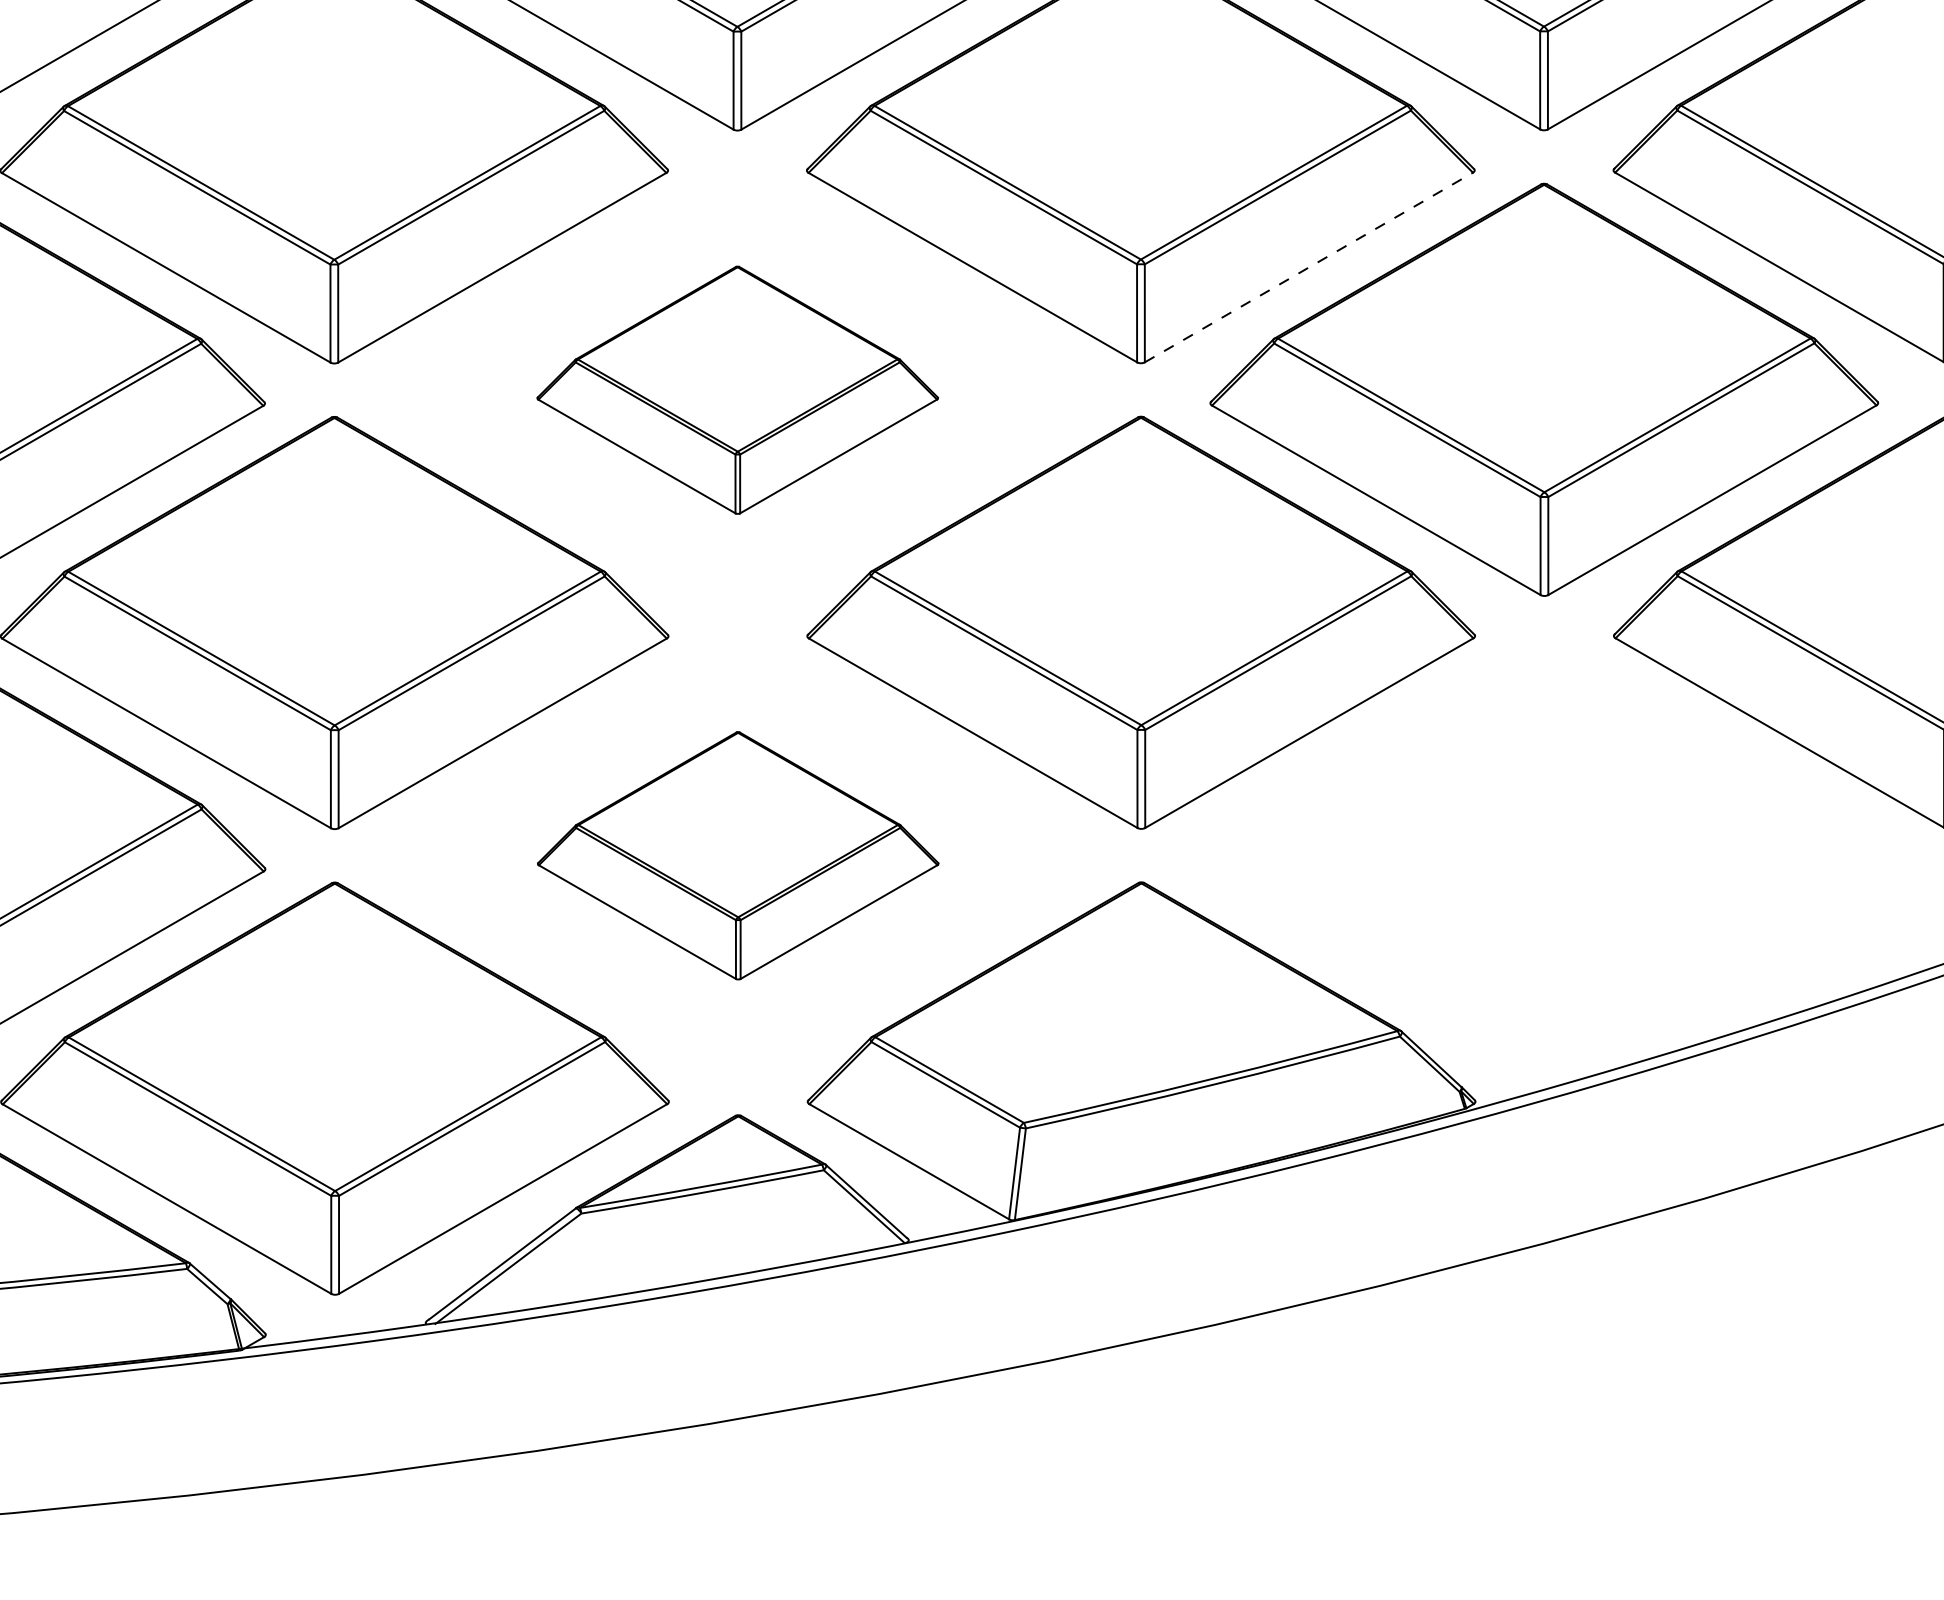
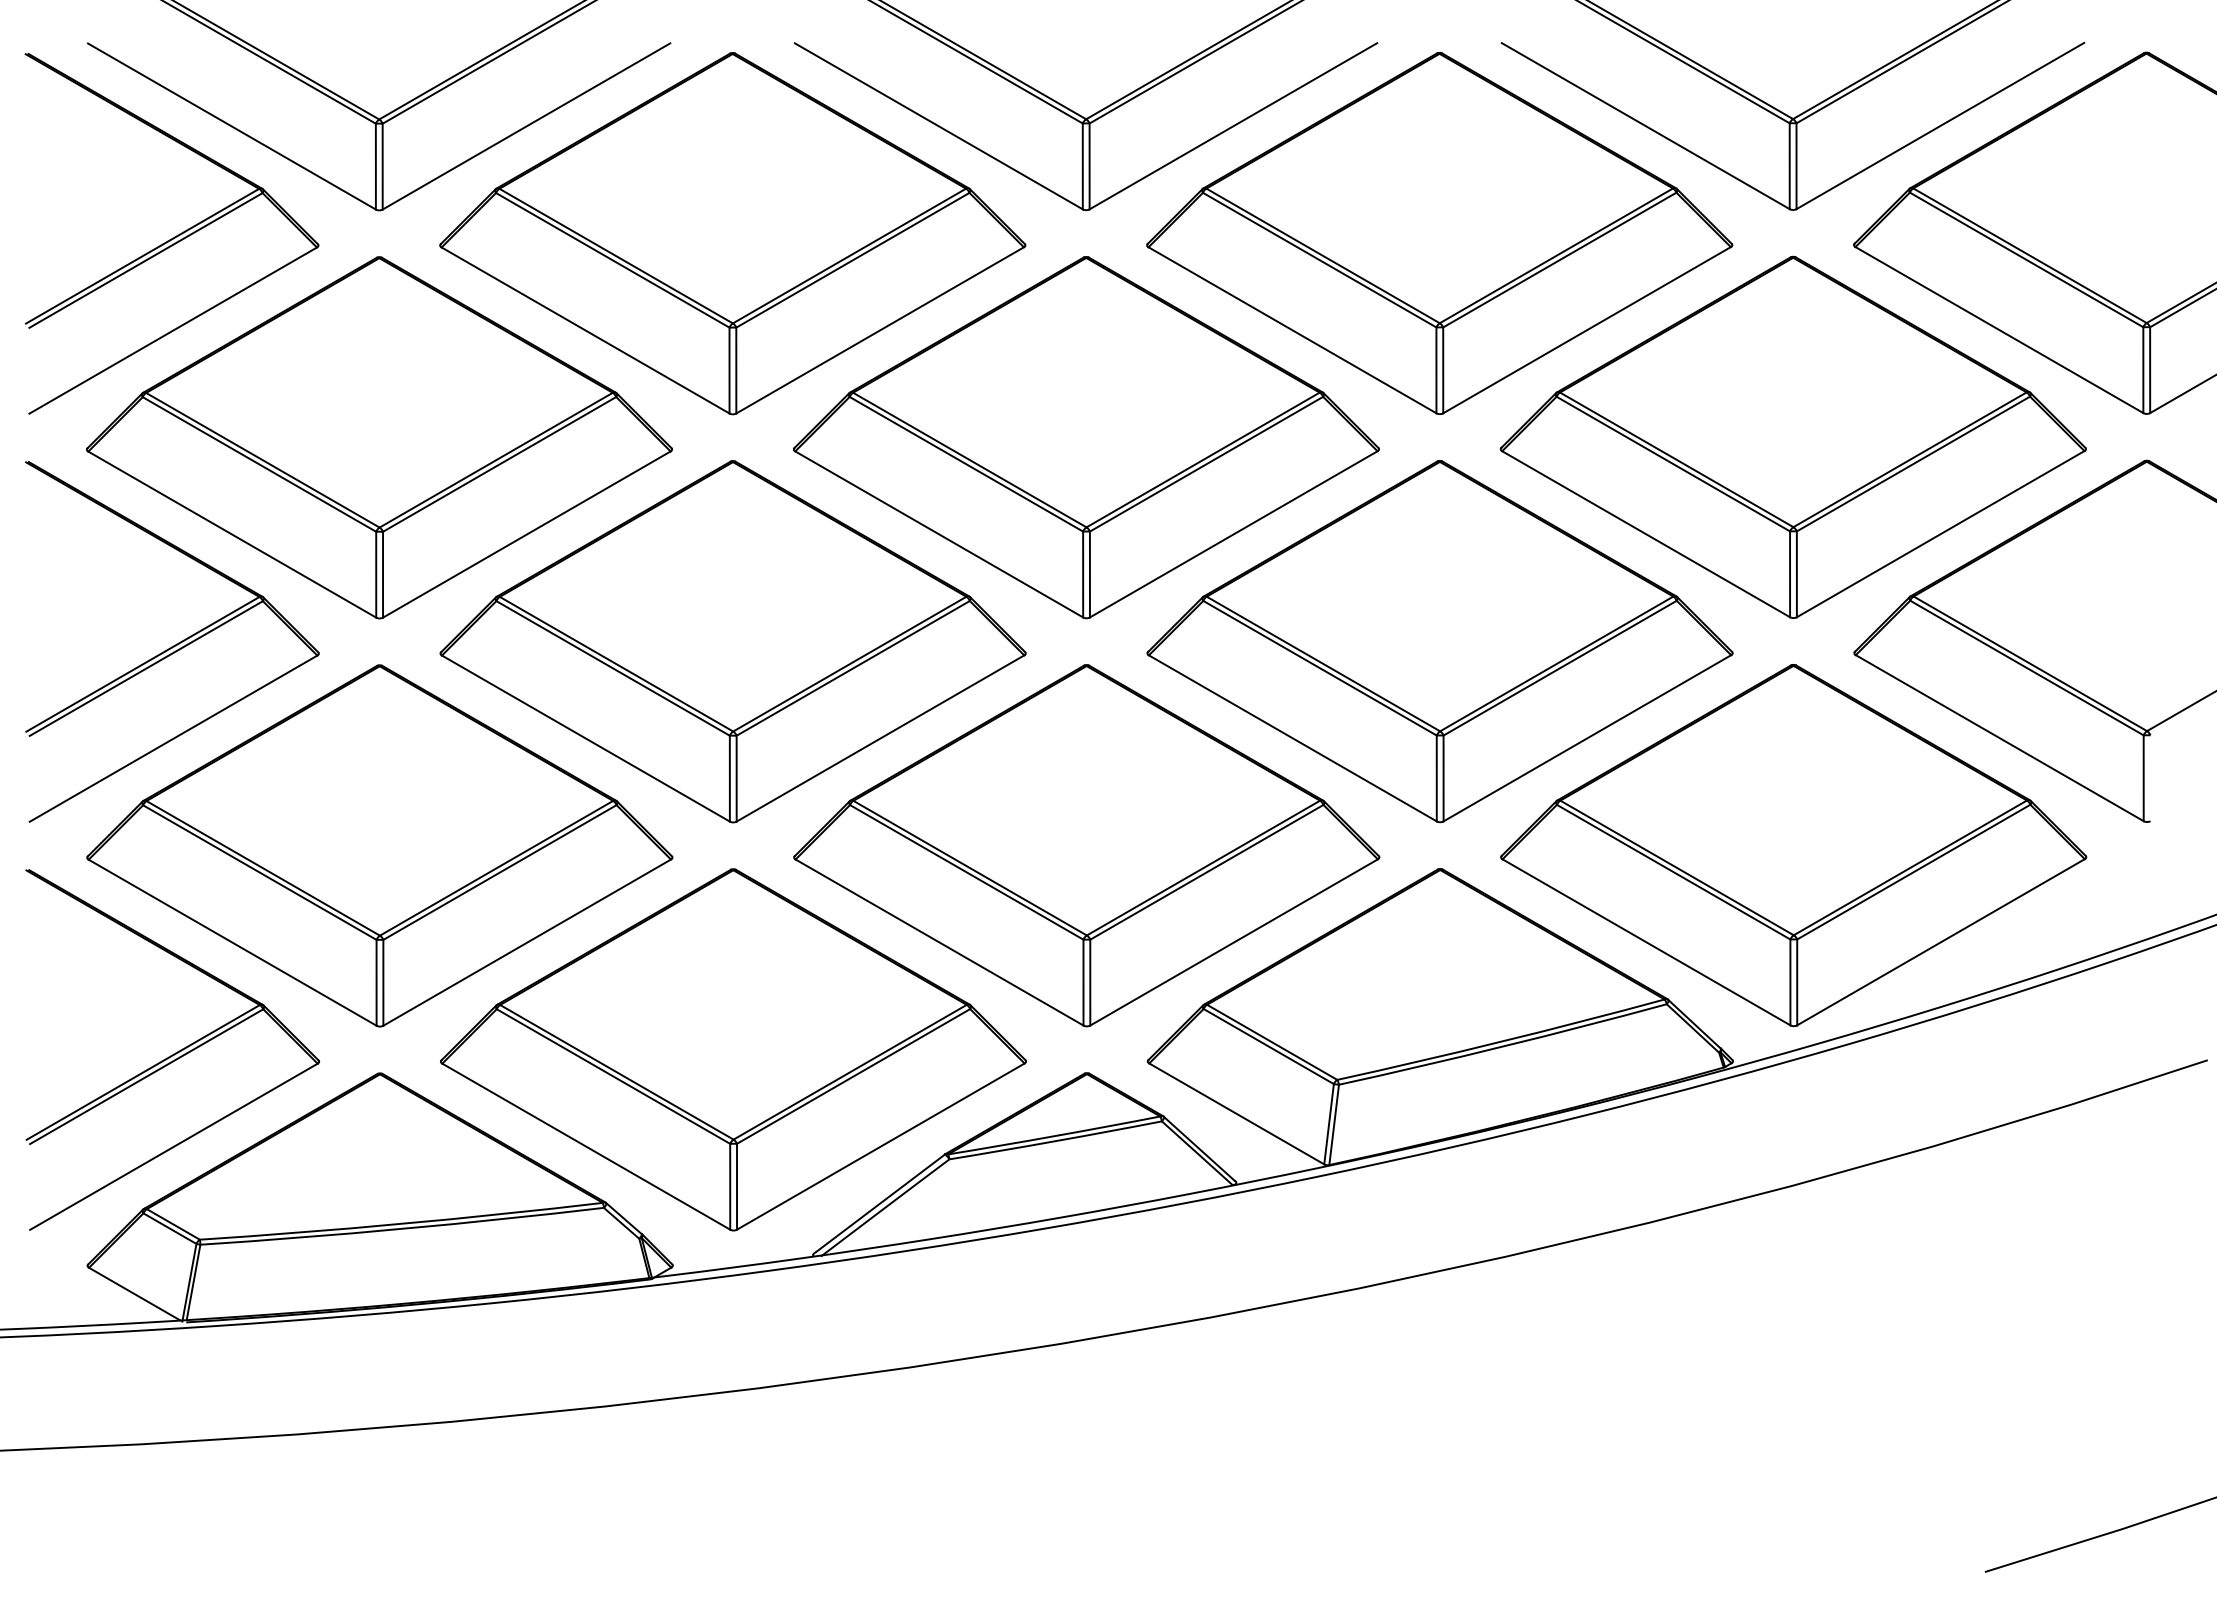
line: (1309, 266) -> (1587, 329), dashed -> solid
part: (737, 389) -> (1086, 437), size x1.67
part: (737, 855) -> (1086, 845), size x1.67
part: (1544, 855) -> (1793, 845), added

